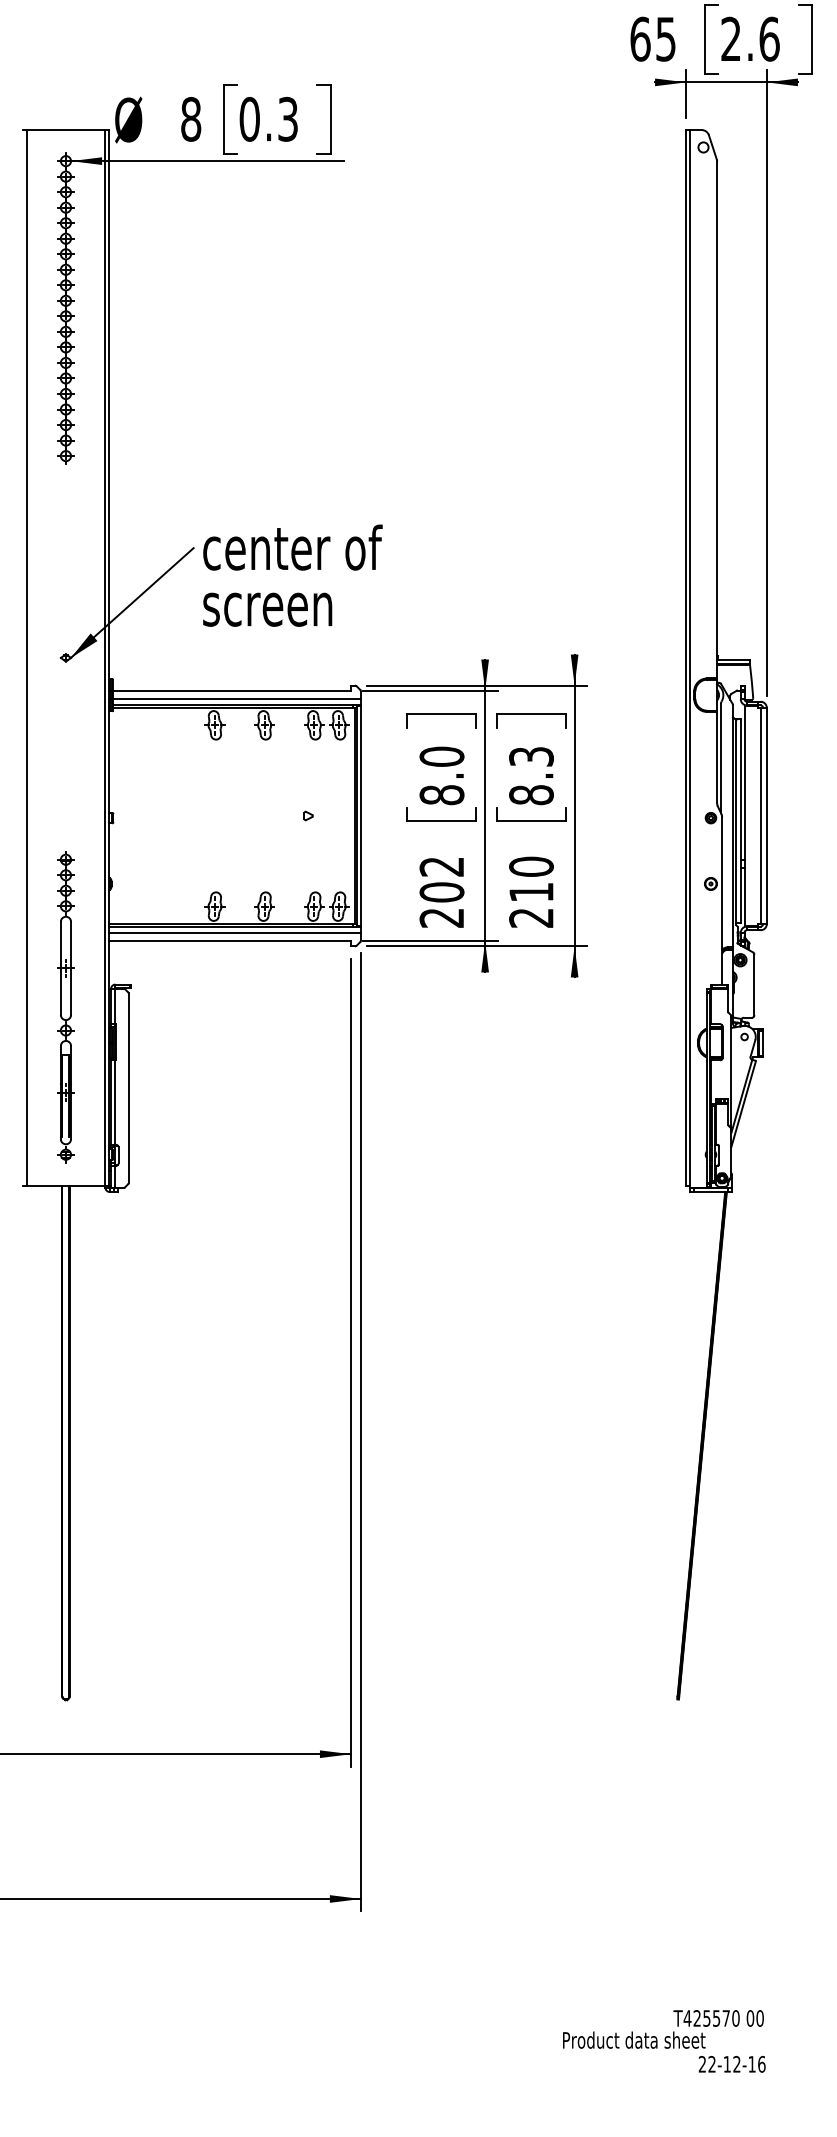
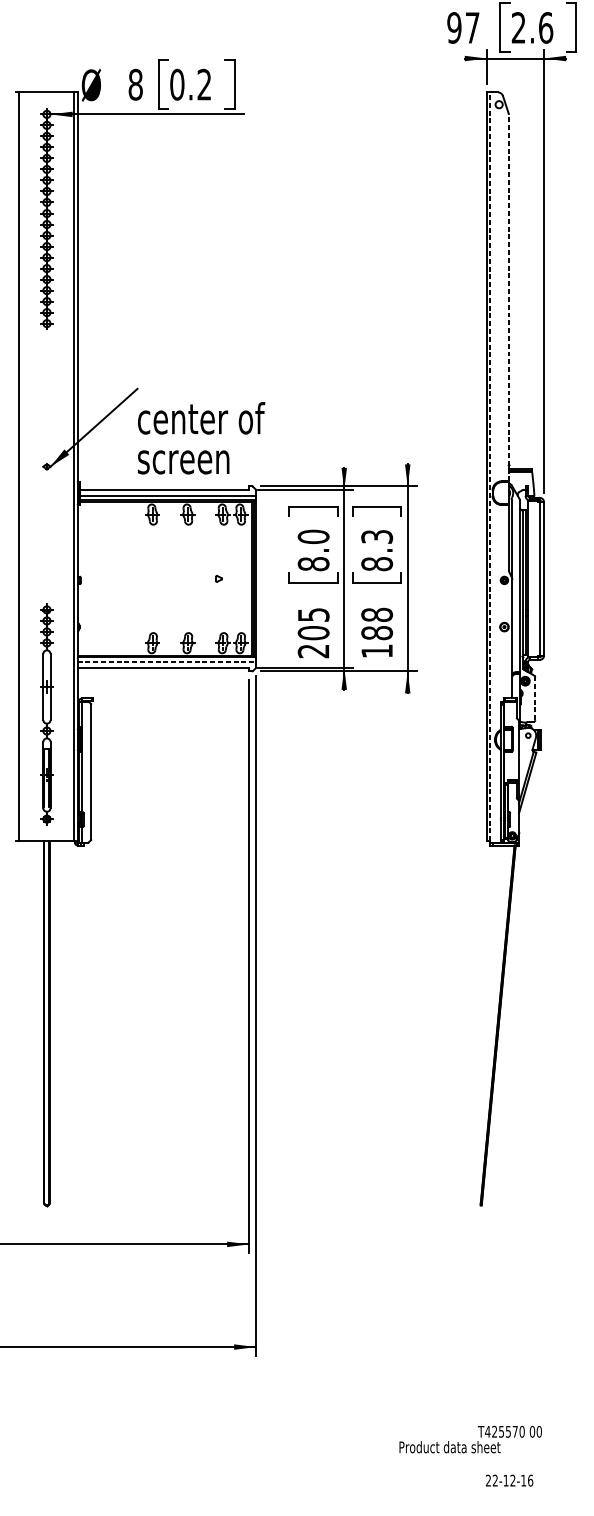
text: (652, 38) -> (462, 27), 65 -> 97
text: (287, 119) -> (204, 84), 0.3 -> 0.2
line: (717, 419) -> (509, 297), solid -> dashed
text: (292, 575) -> (201, 438), moved
line: (690, 657) -> (489, 466), solid -> dashed
text: (441, 866) -> (313, 614), 202 -> 205
text: (531, 891) -> (377, 632), 210 -> 188
line: (235, 932) -> (167, 661), solid -> dashed
line: (754, 984) -> (535, 698), solid -> dashed
text: (731, 2064) -> (509, 1480), moved

